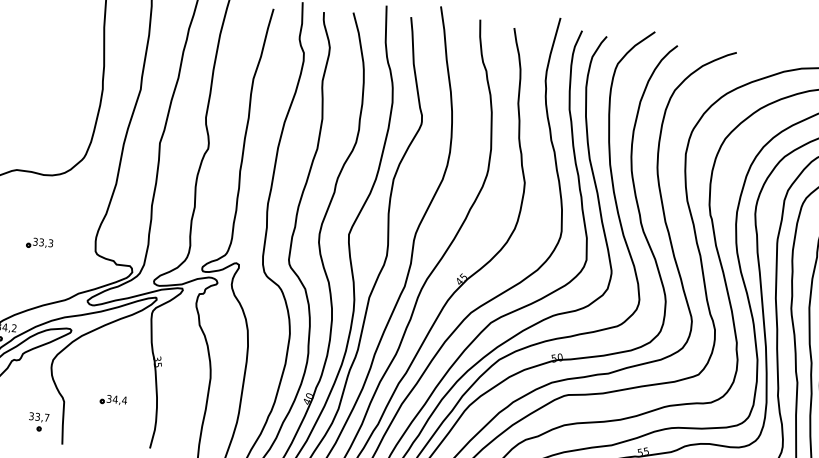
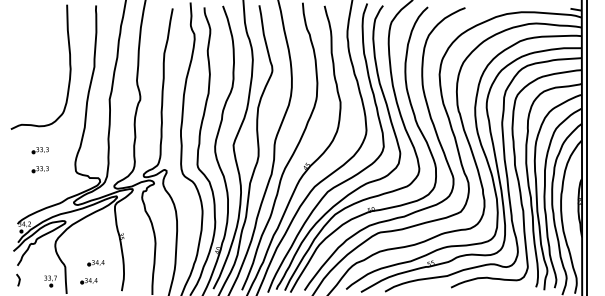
part: (41, 213) -> (39, 150), added
part: (98, 428) -> (88, 281), added

